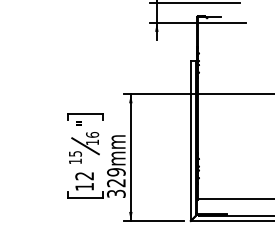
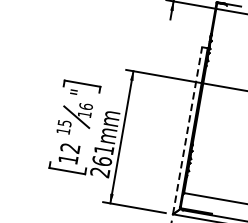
line: (190, 140) -> (187, 130), solid -> dashed
text: (116, 182) -> (102, 160), 329mm -> 261mm

